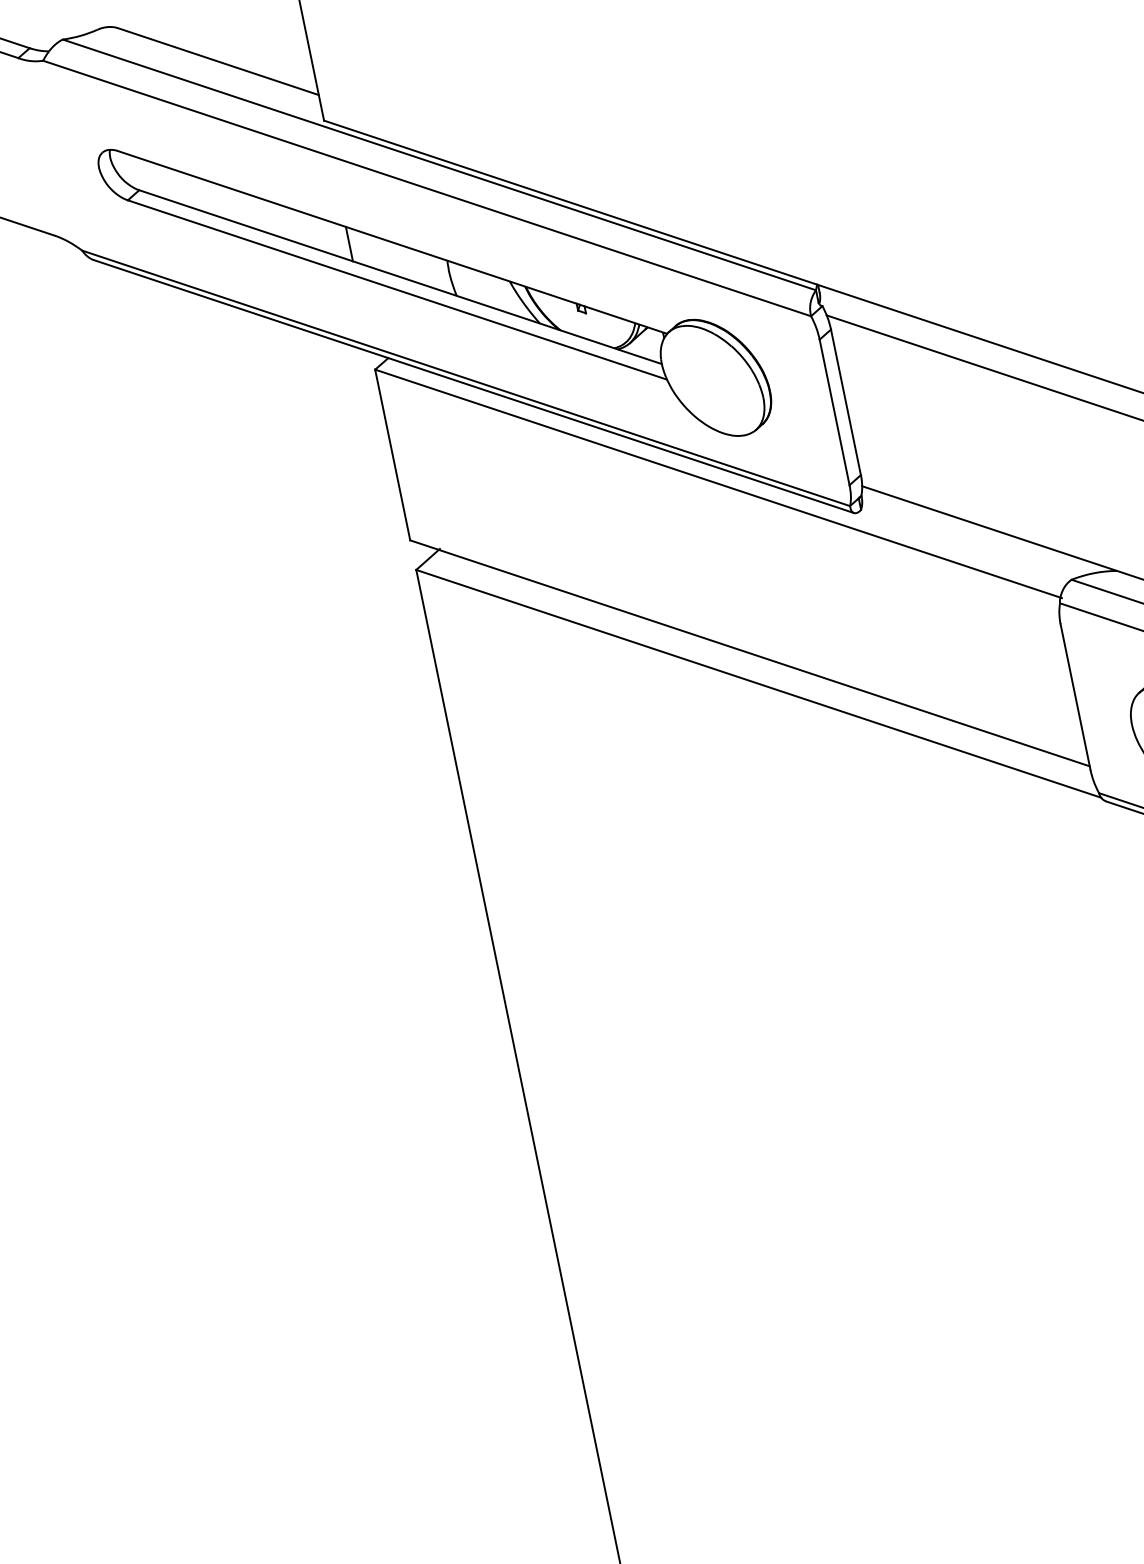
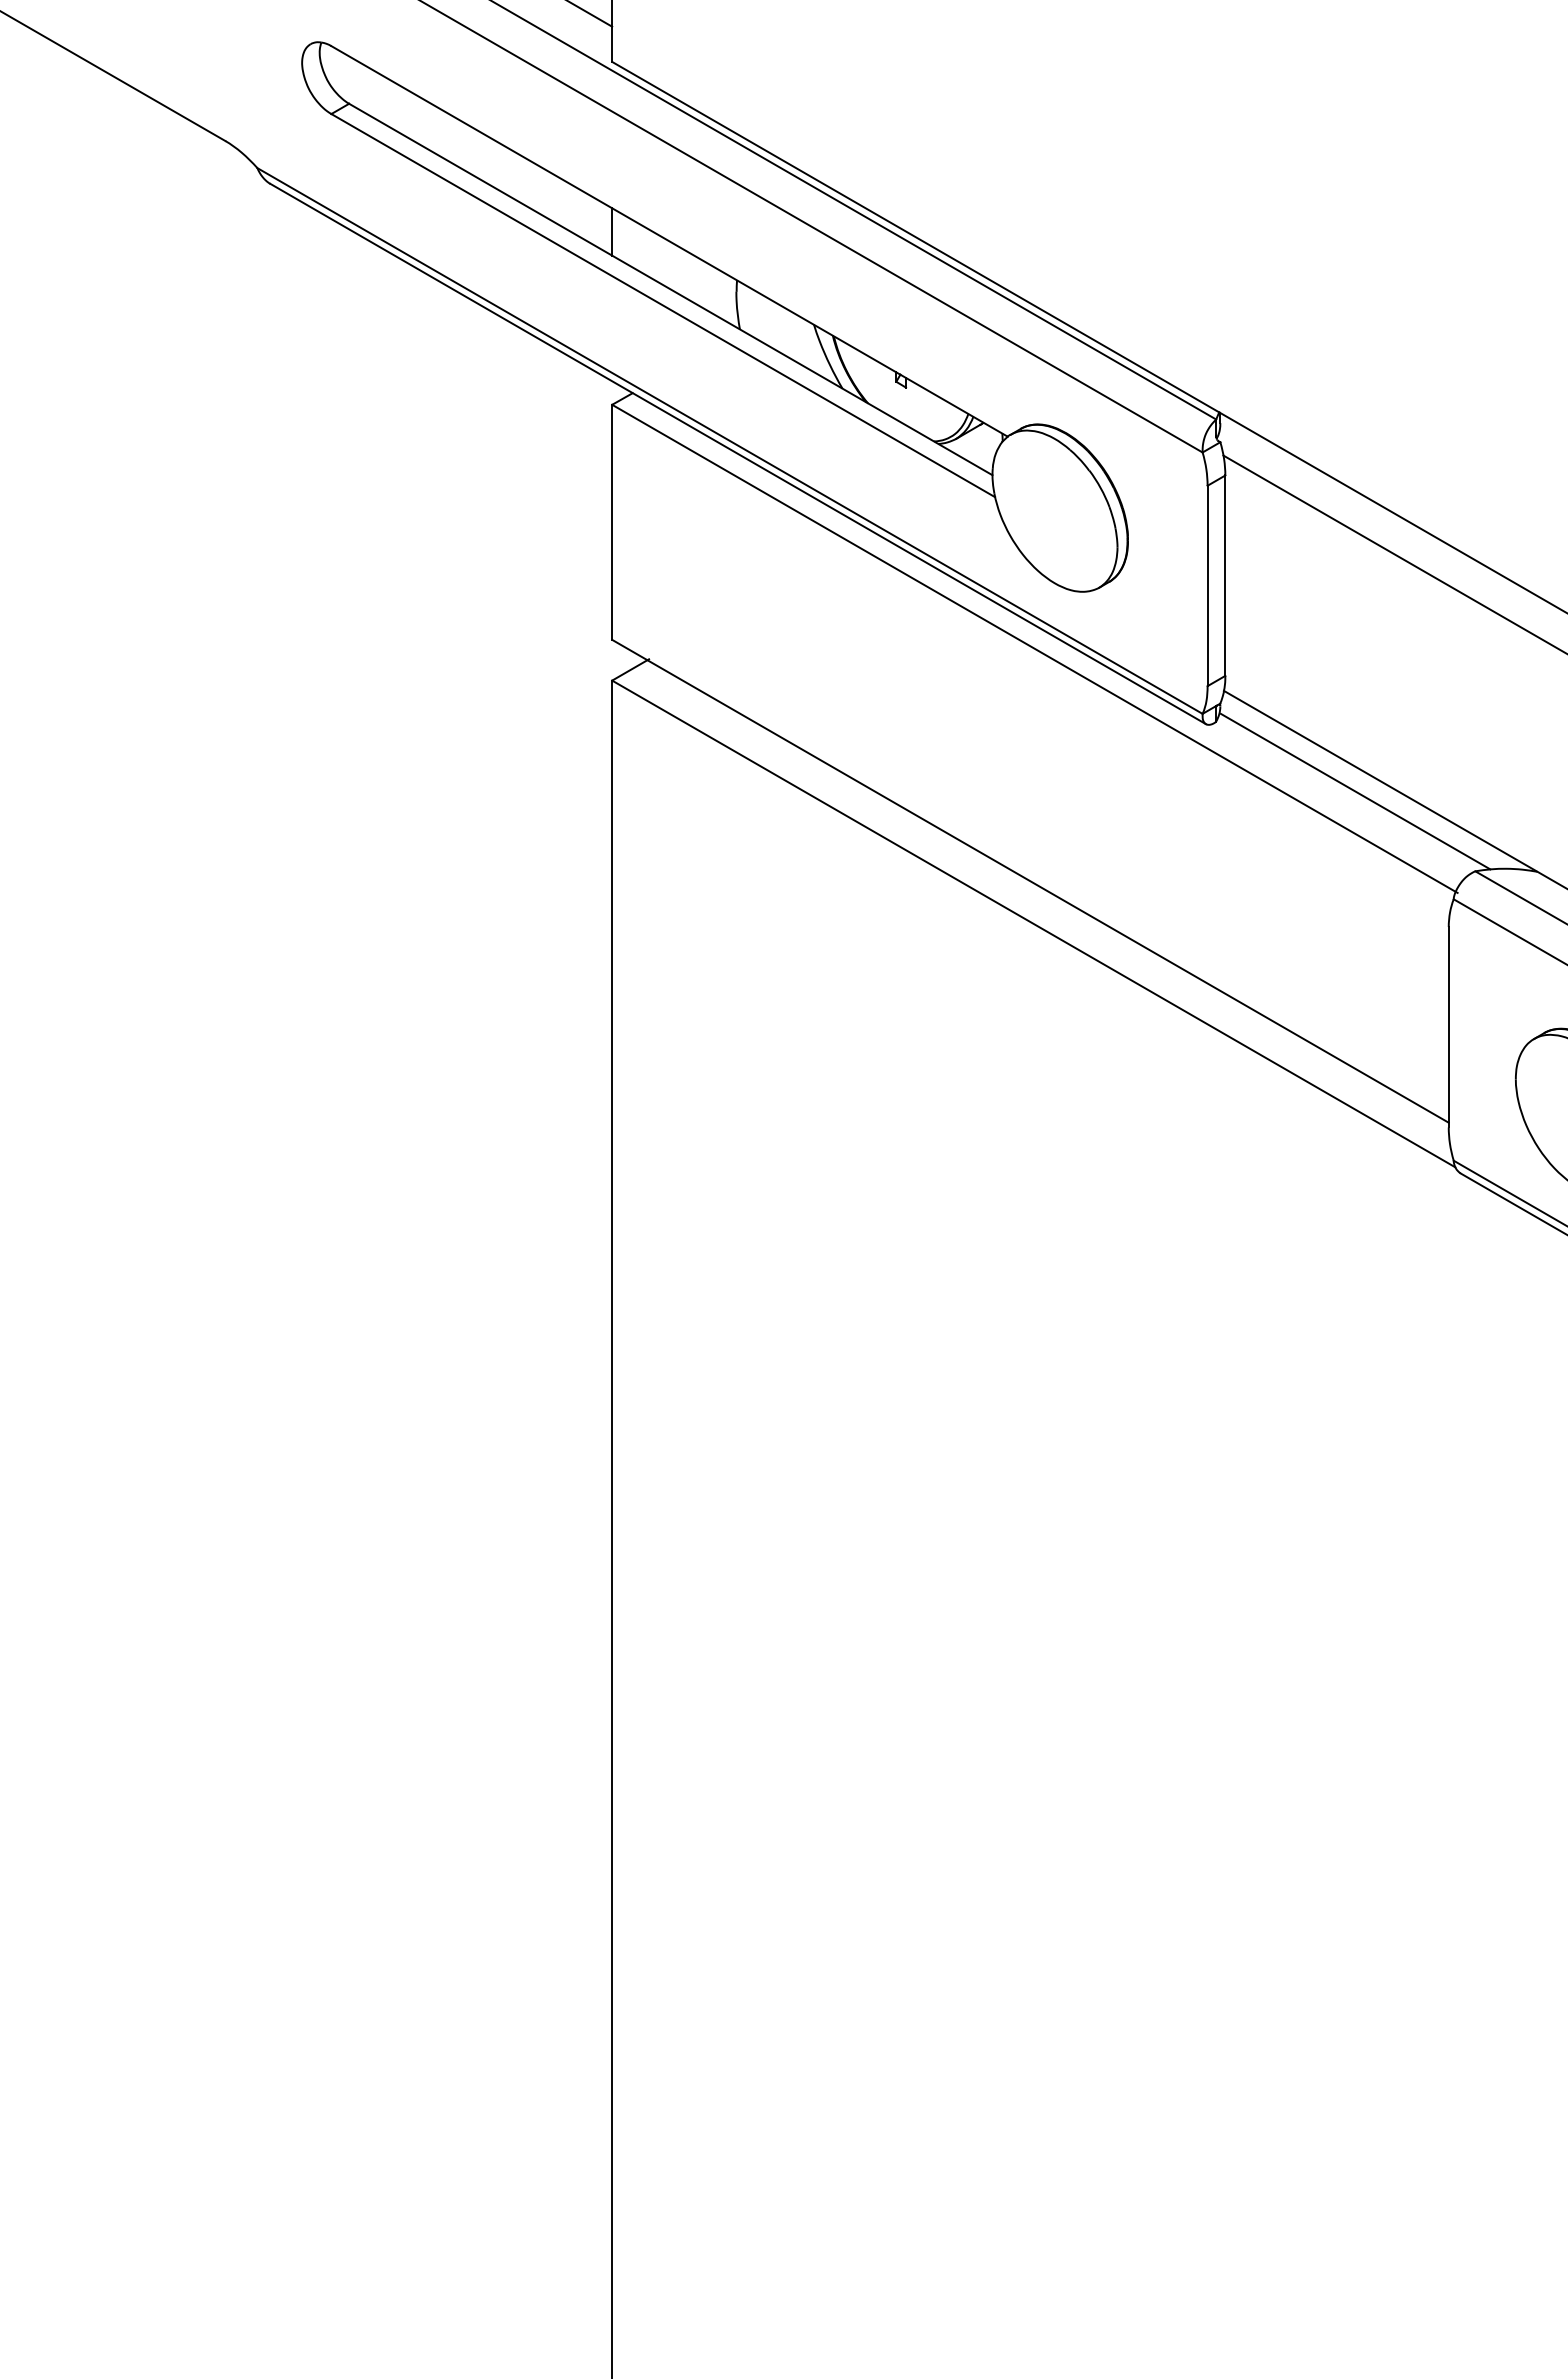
line: (972, 539) -> (1355, 791), added

